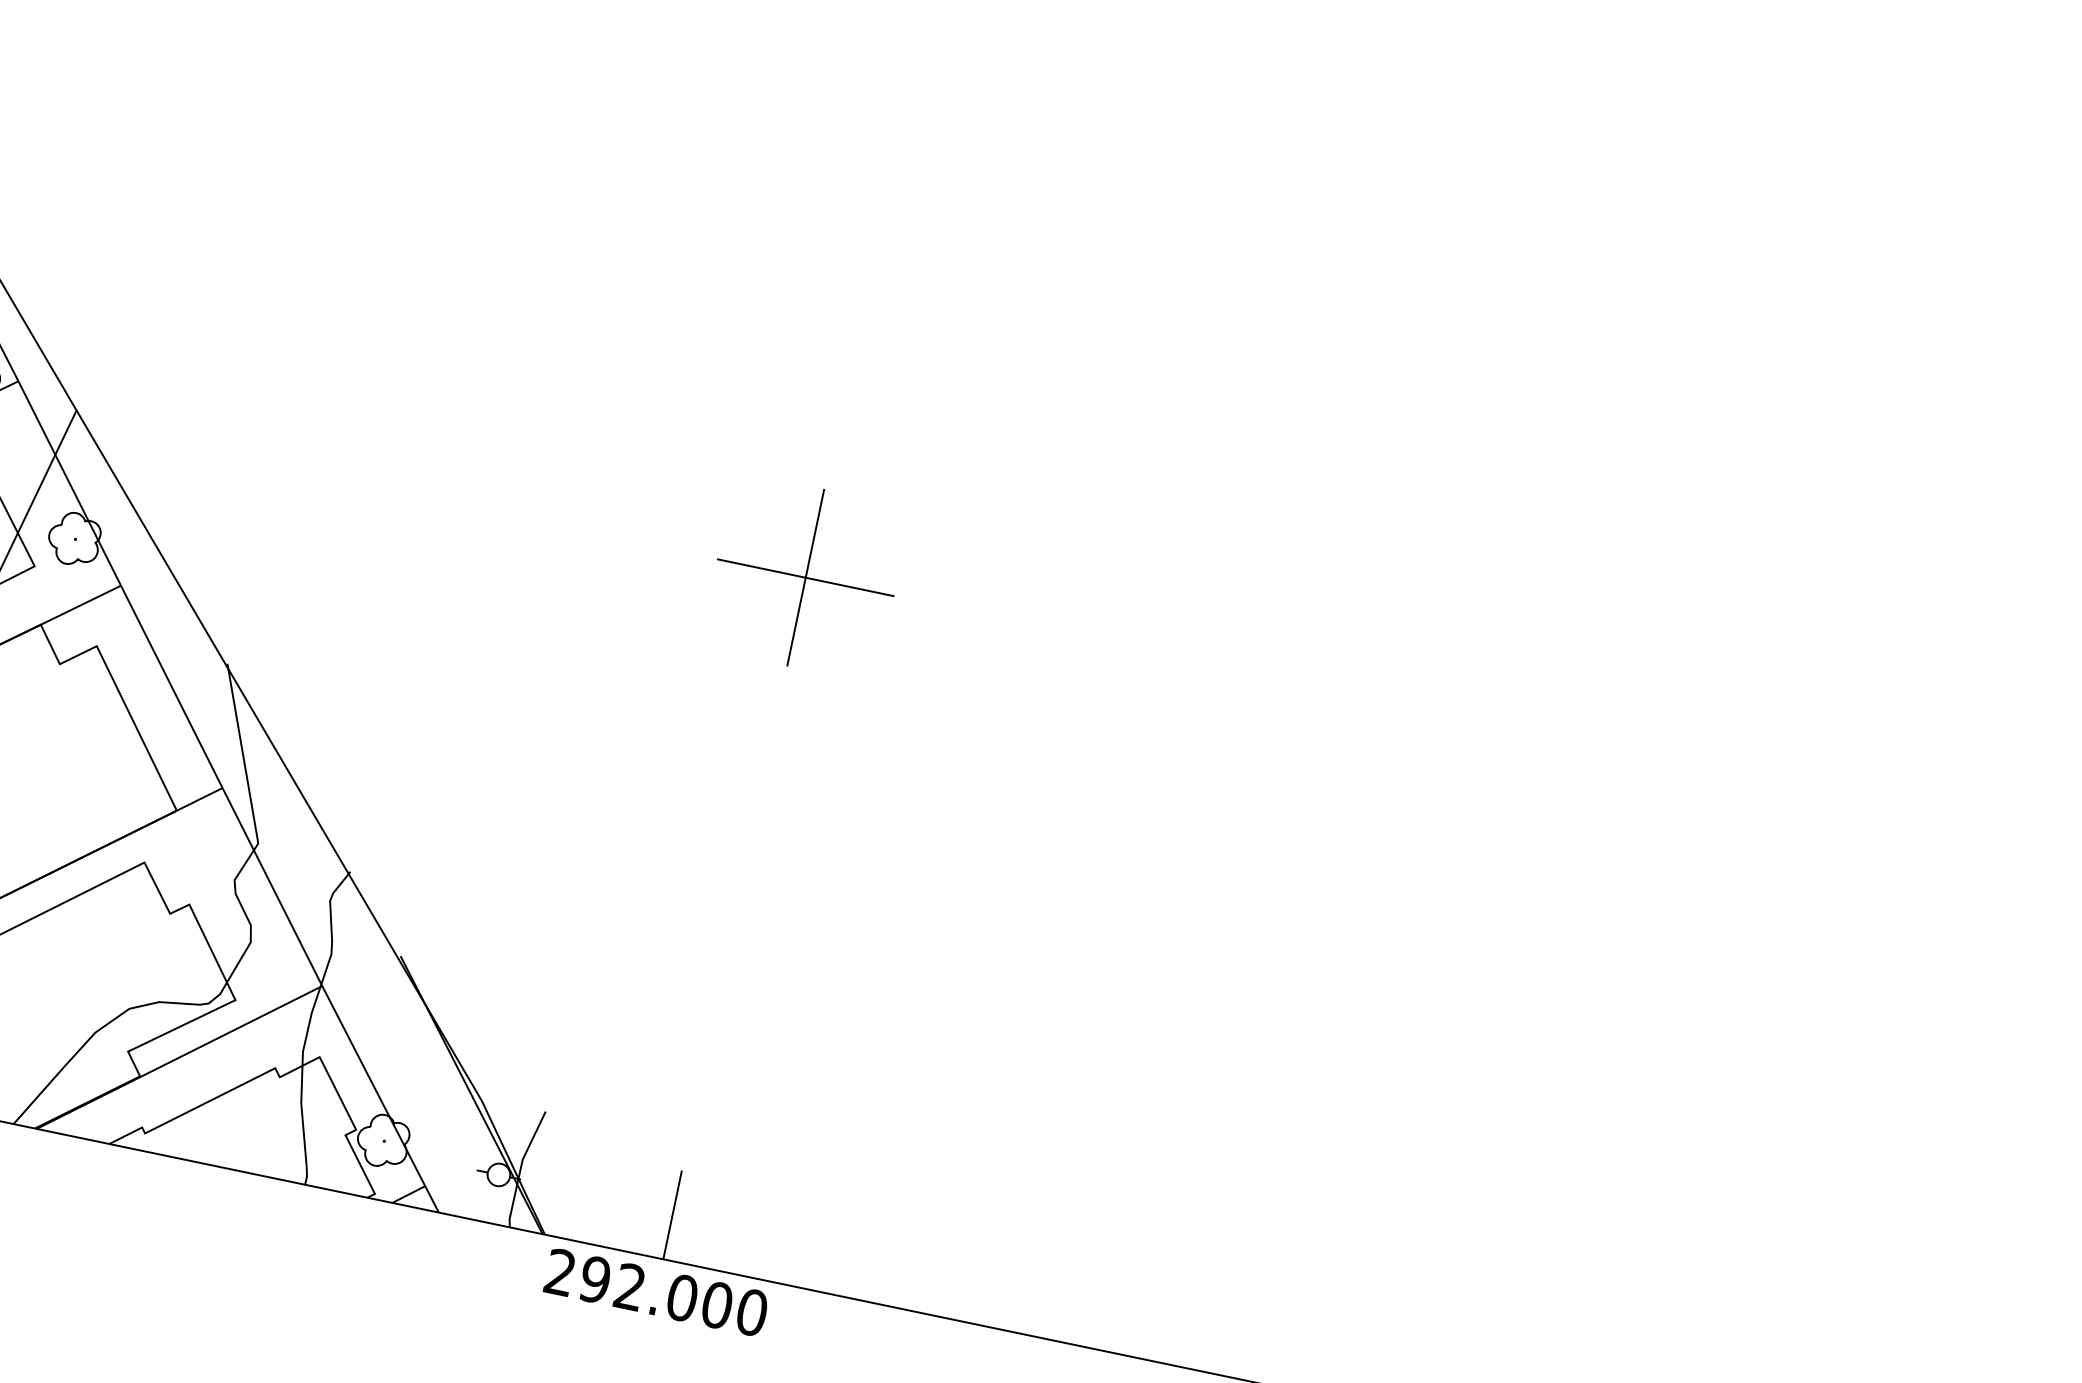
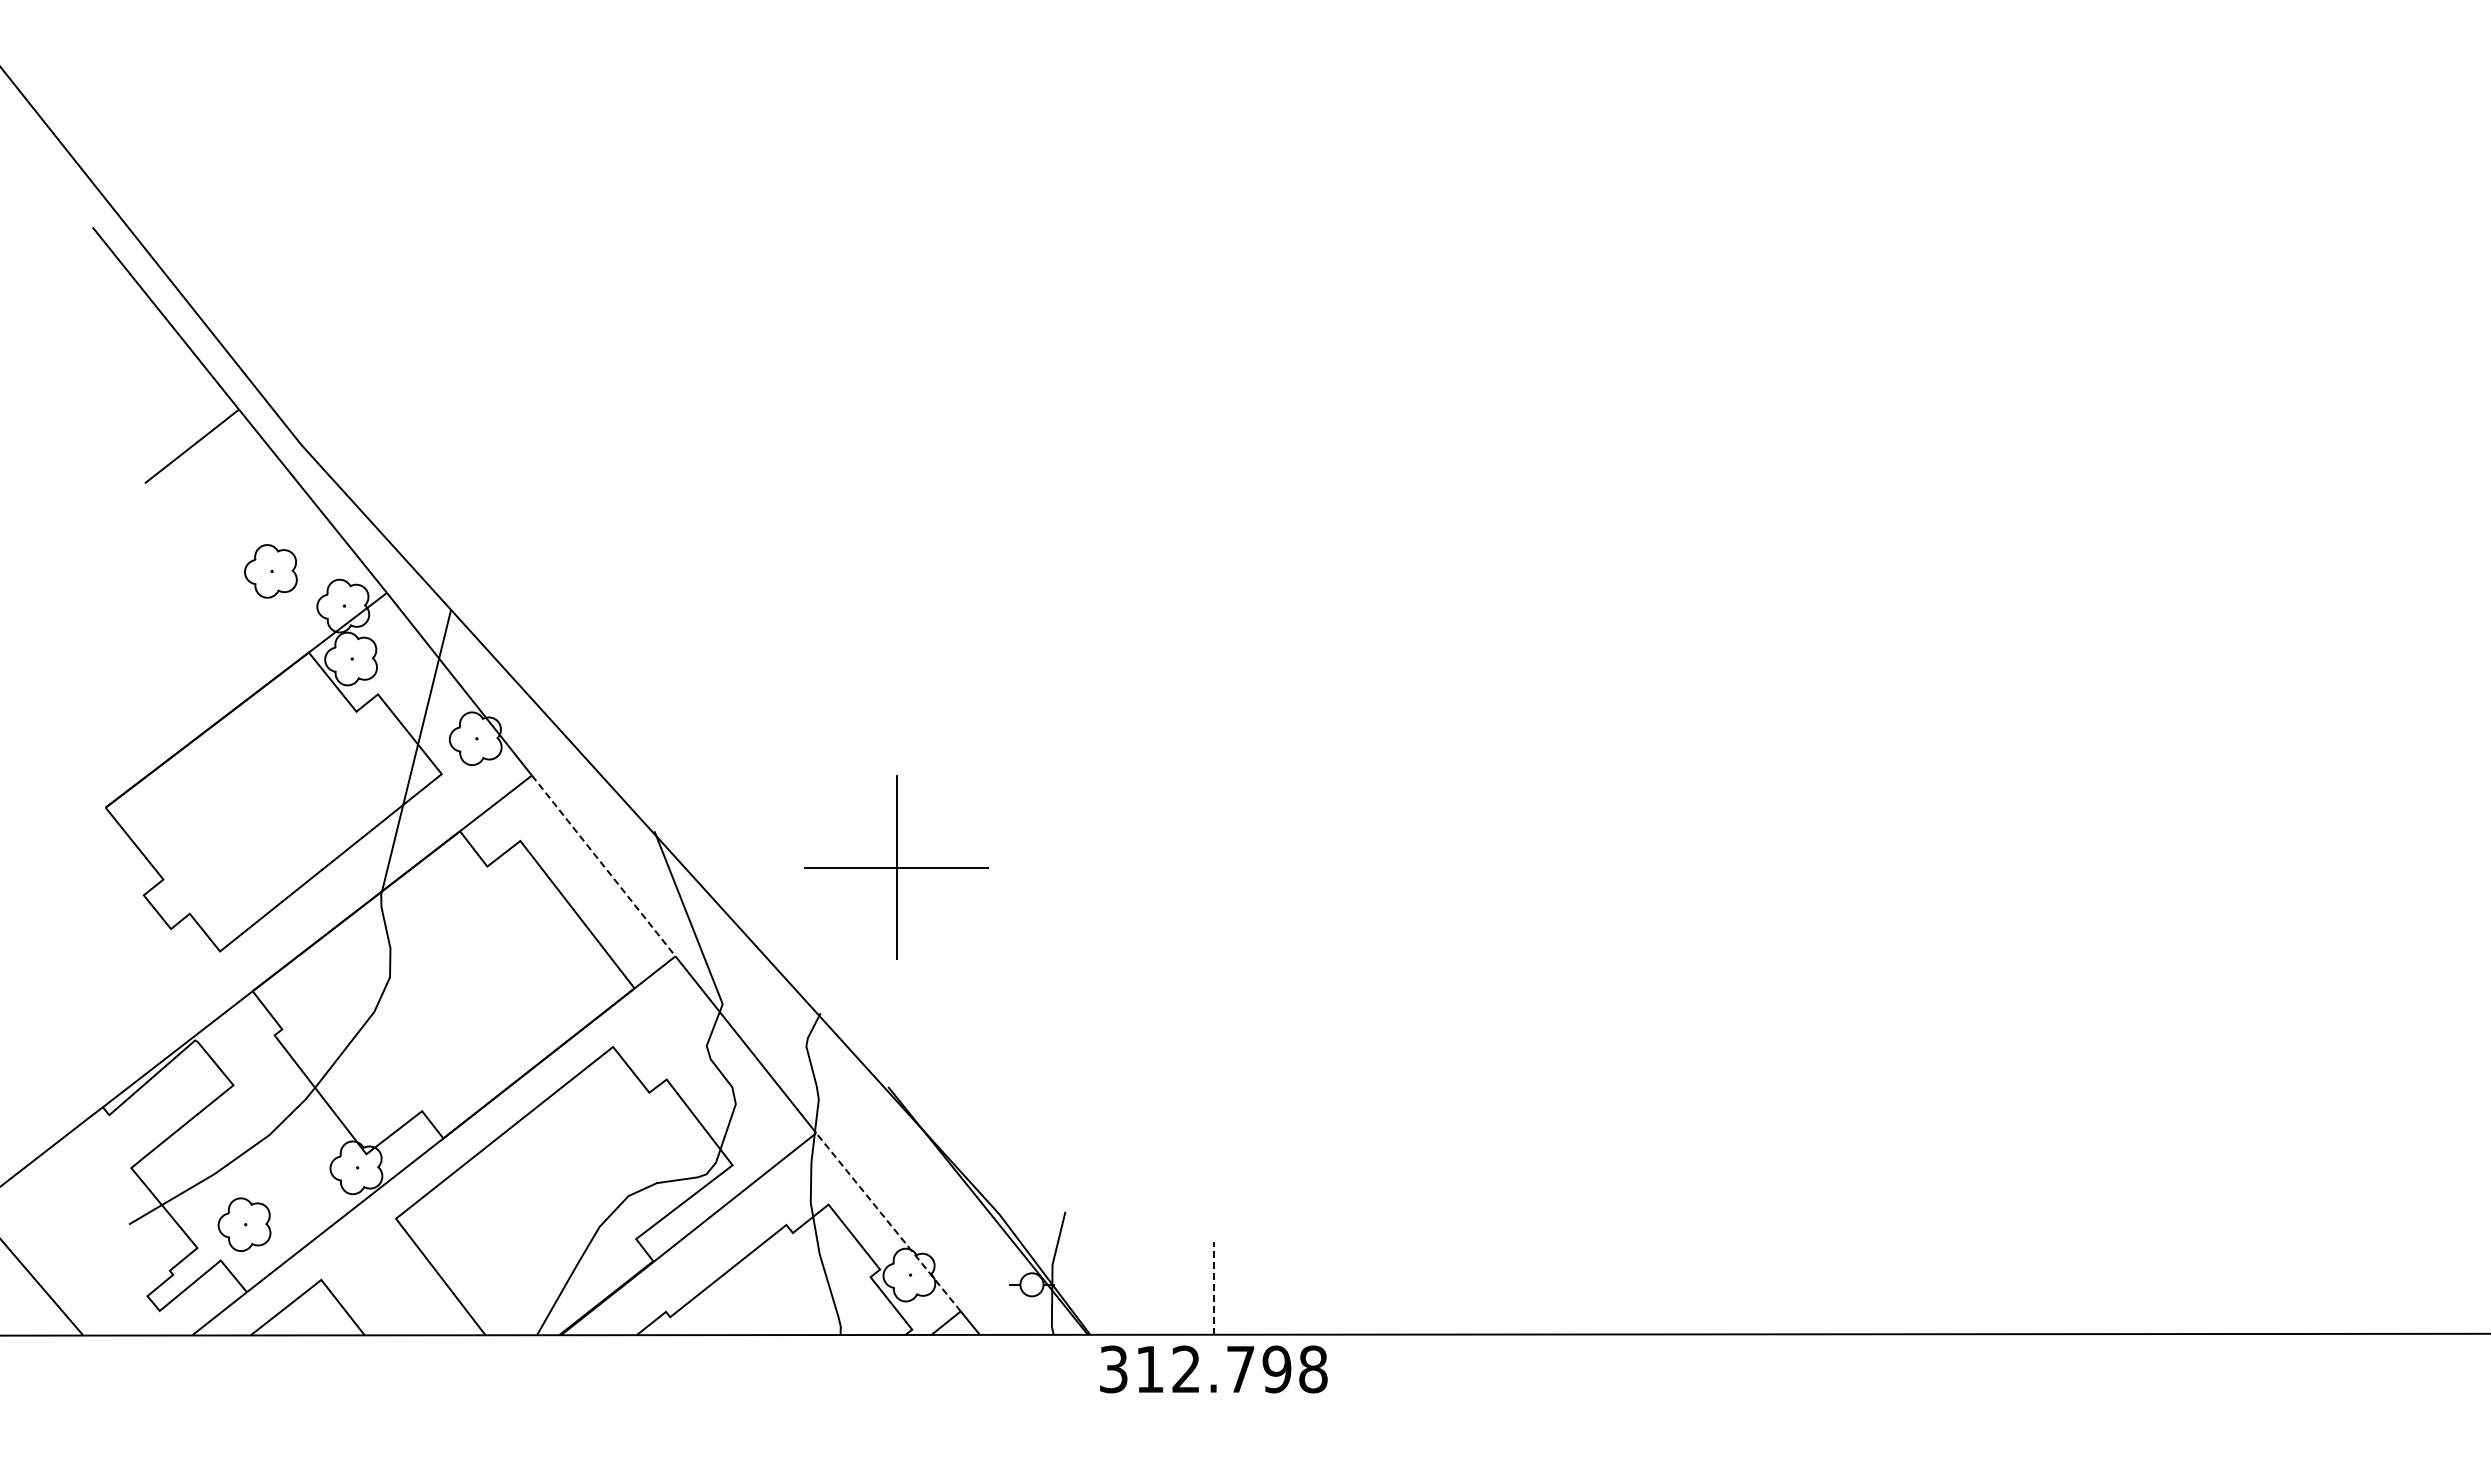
part: (805, 577) -> (896, 867), moved
line: (172, 687) -> (604, 866), solid -> dashed
line: (373, 1086) -> (888, 1222), solid -> dashed
line: (672, 1214) -> (1213, 1288), solid -> dashed
text: (656, 1292) -> (1213, 1369), 292.000 -> 312.798

